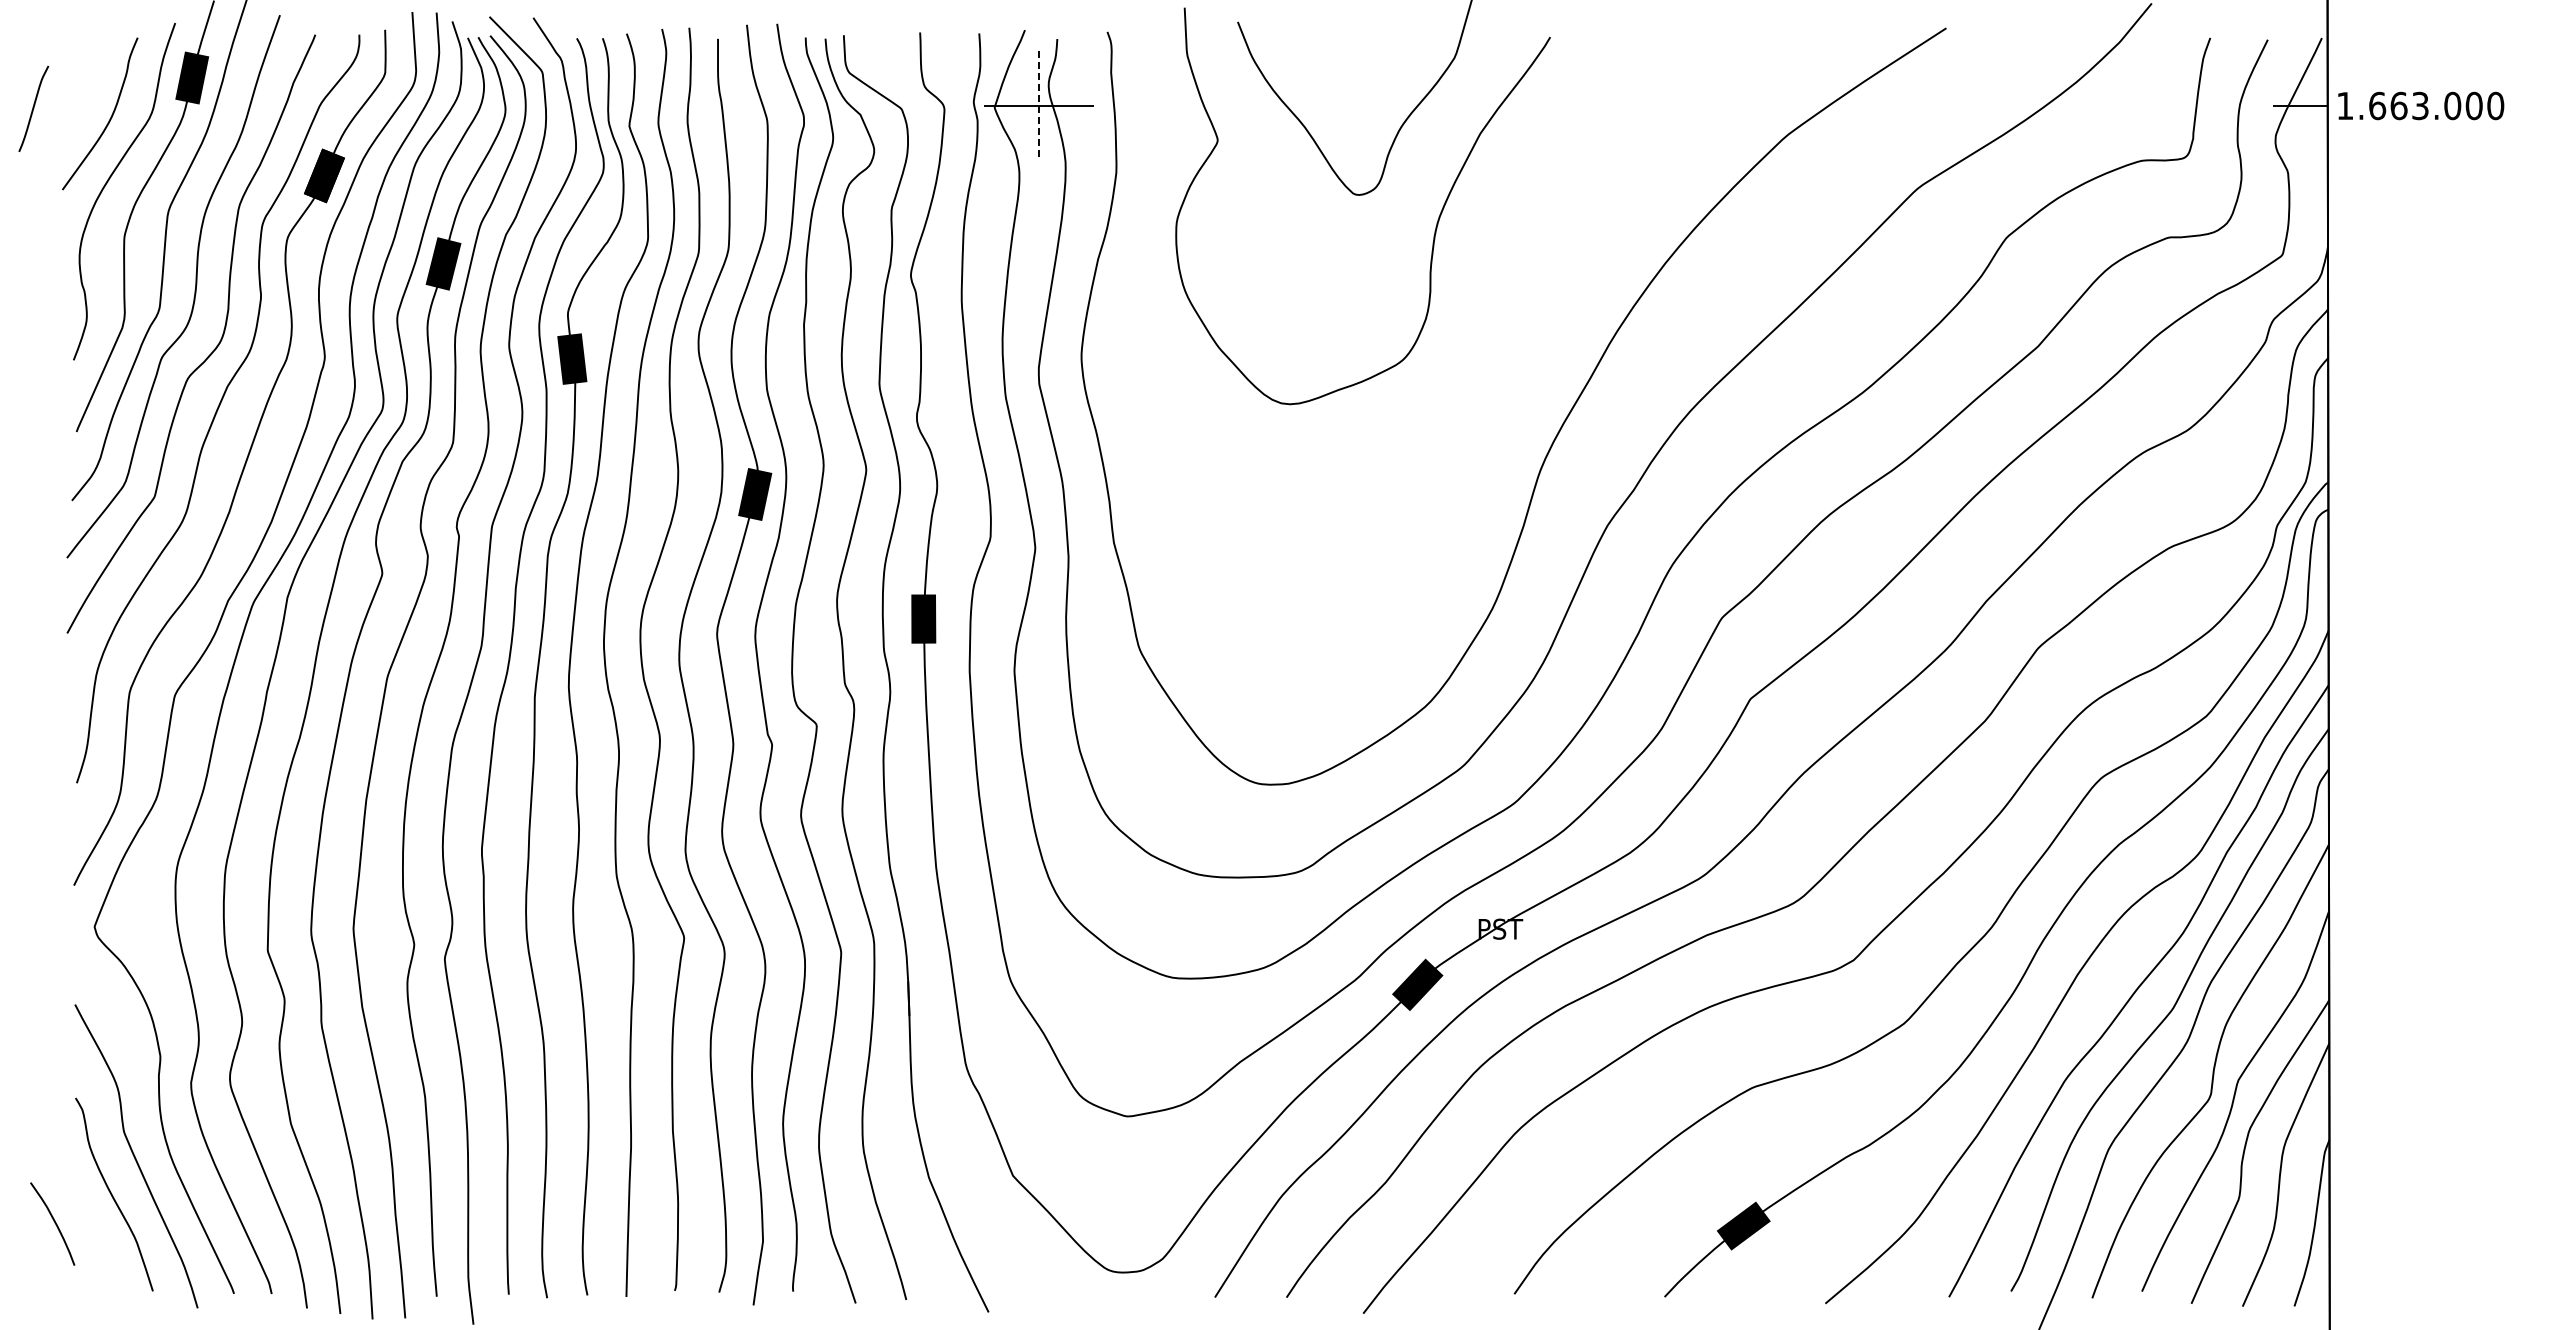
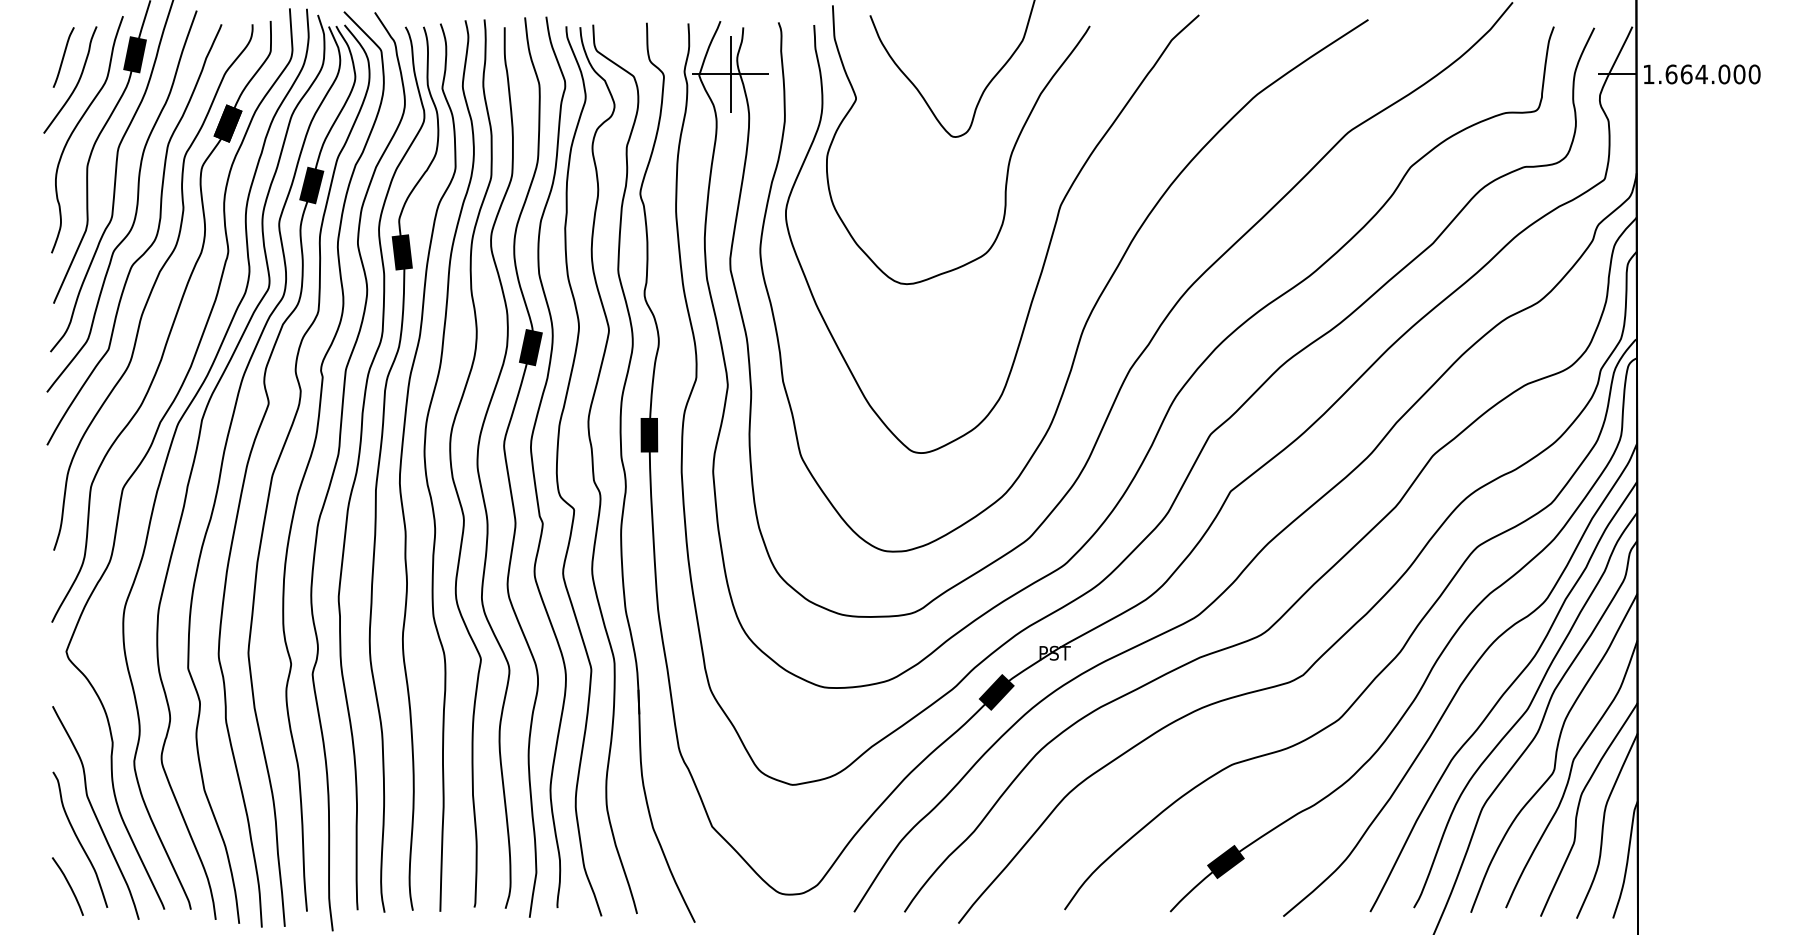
text: (2420, 105) -> (1701, 74), 1.663.000 -> 1.664.000
line: (1039, 106) -> (730, 74), dashed -> solid
curve: (33, 108) -> (63, 57), moved
curve: (1490, 352) -> (1047, 247), added
curve: (54, 1223) -> (69, 886), moved

